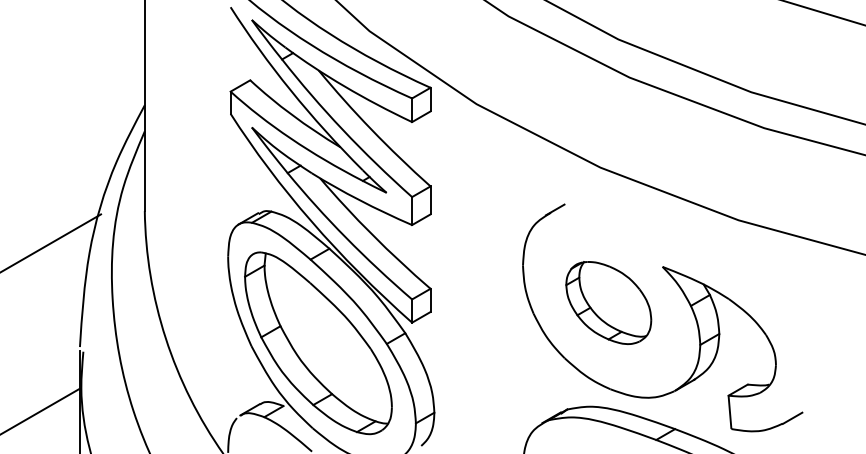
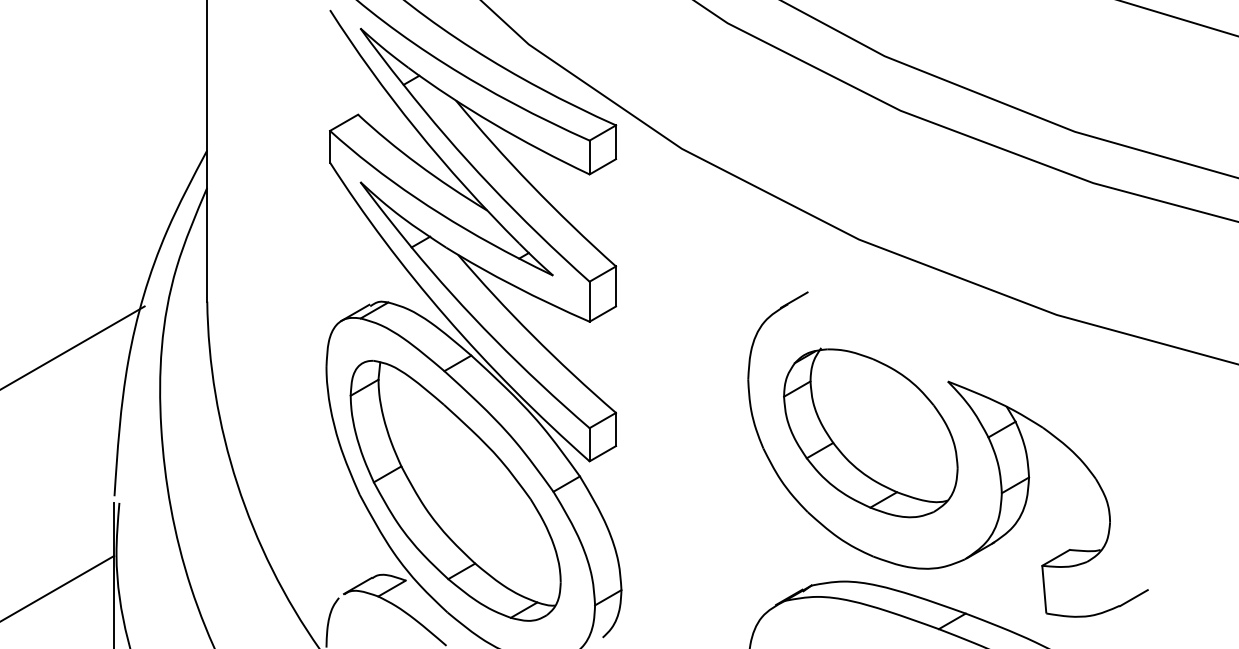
part: (608, 302) -> (870, 432), size x1.43

